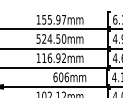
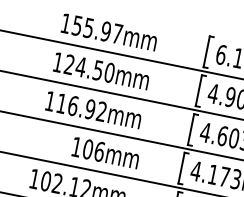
text: (38, 38) -> (58, 61), 524.50mm -> 124.50mm
text: (55, 77) -> (76, 147), 606mm -> 106mm

